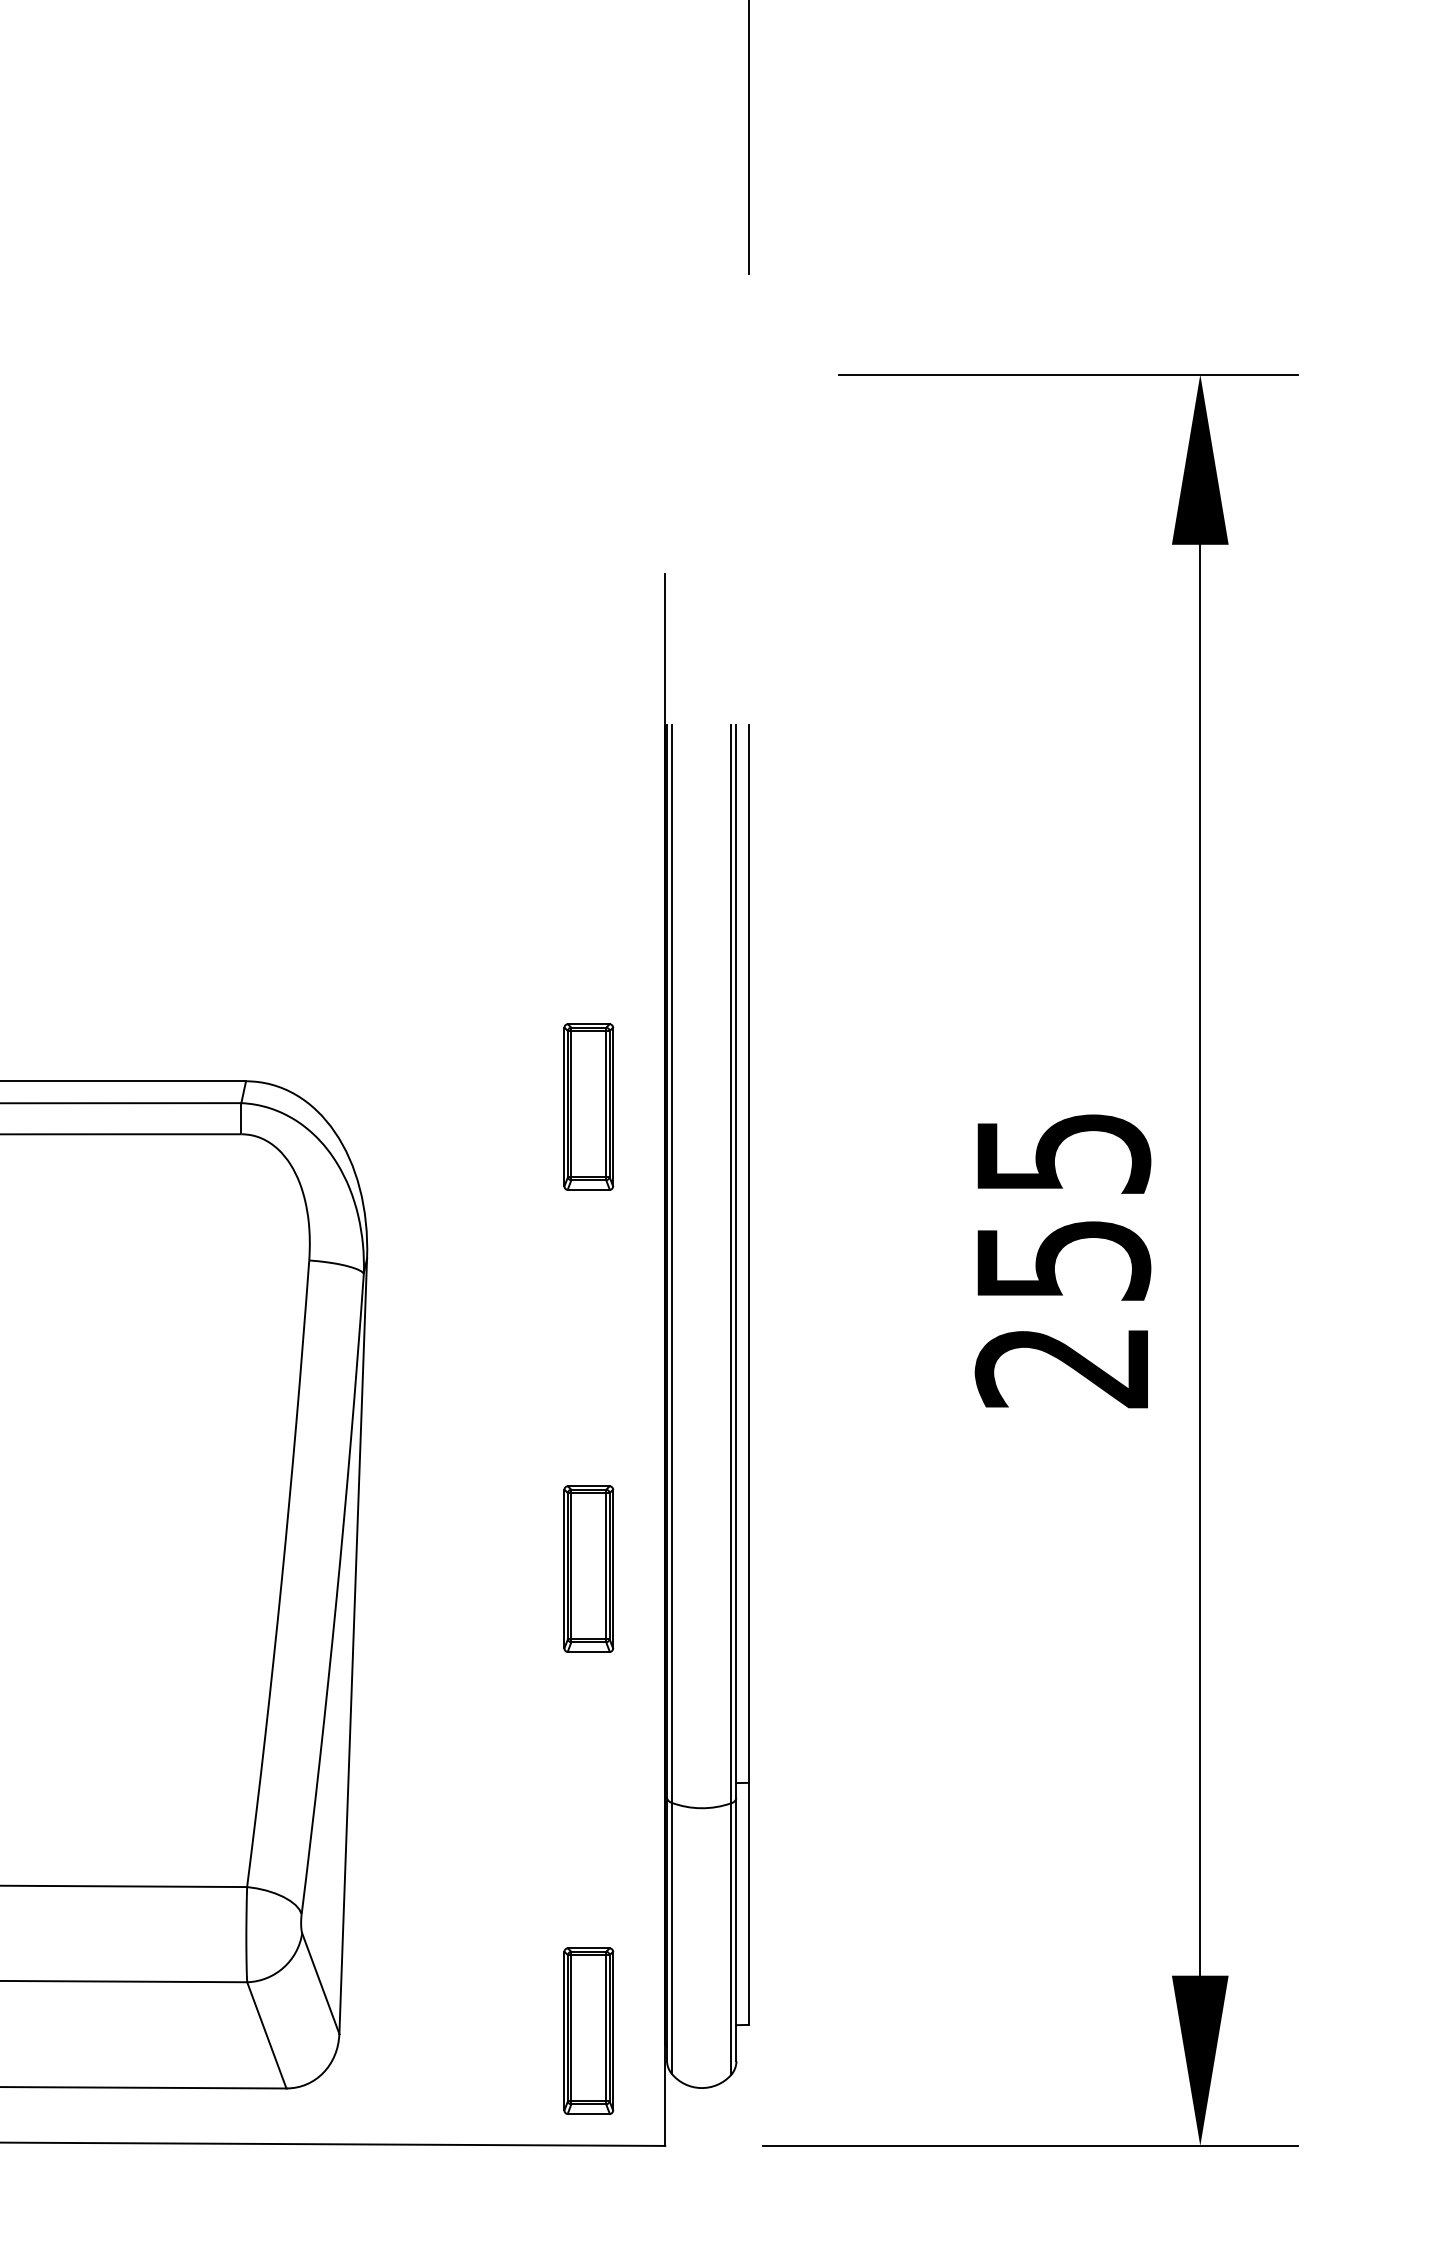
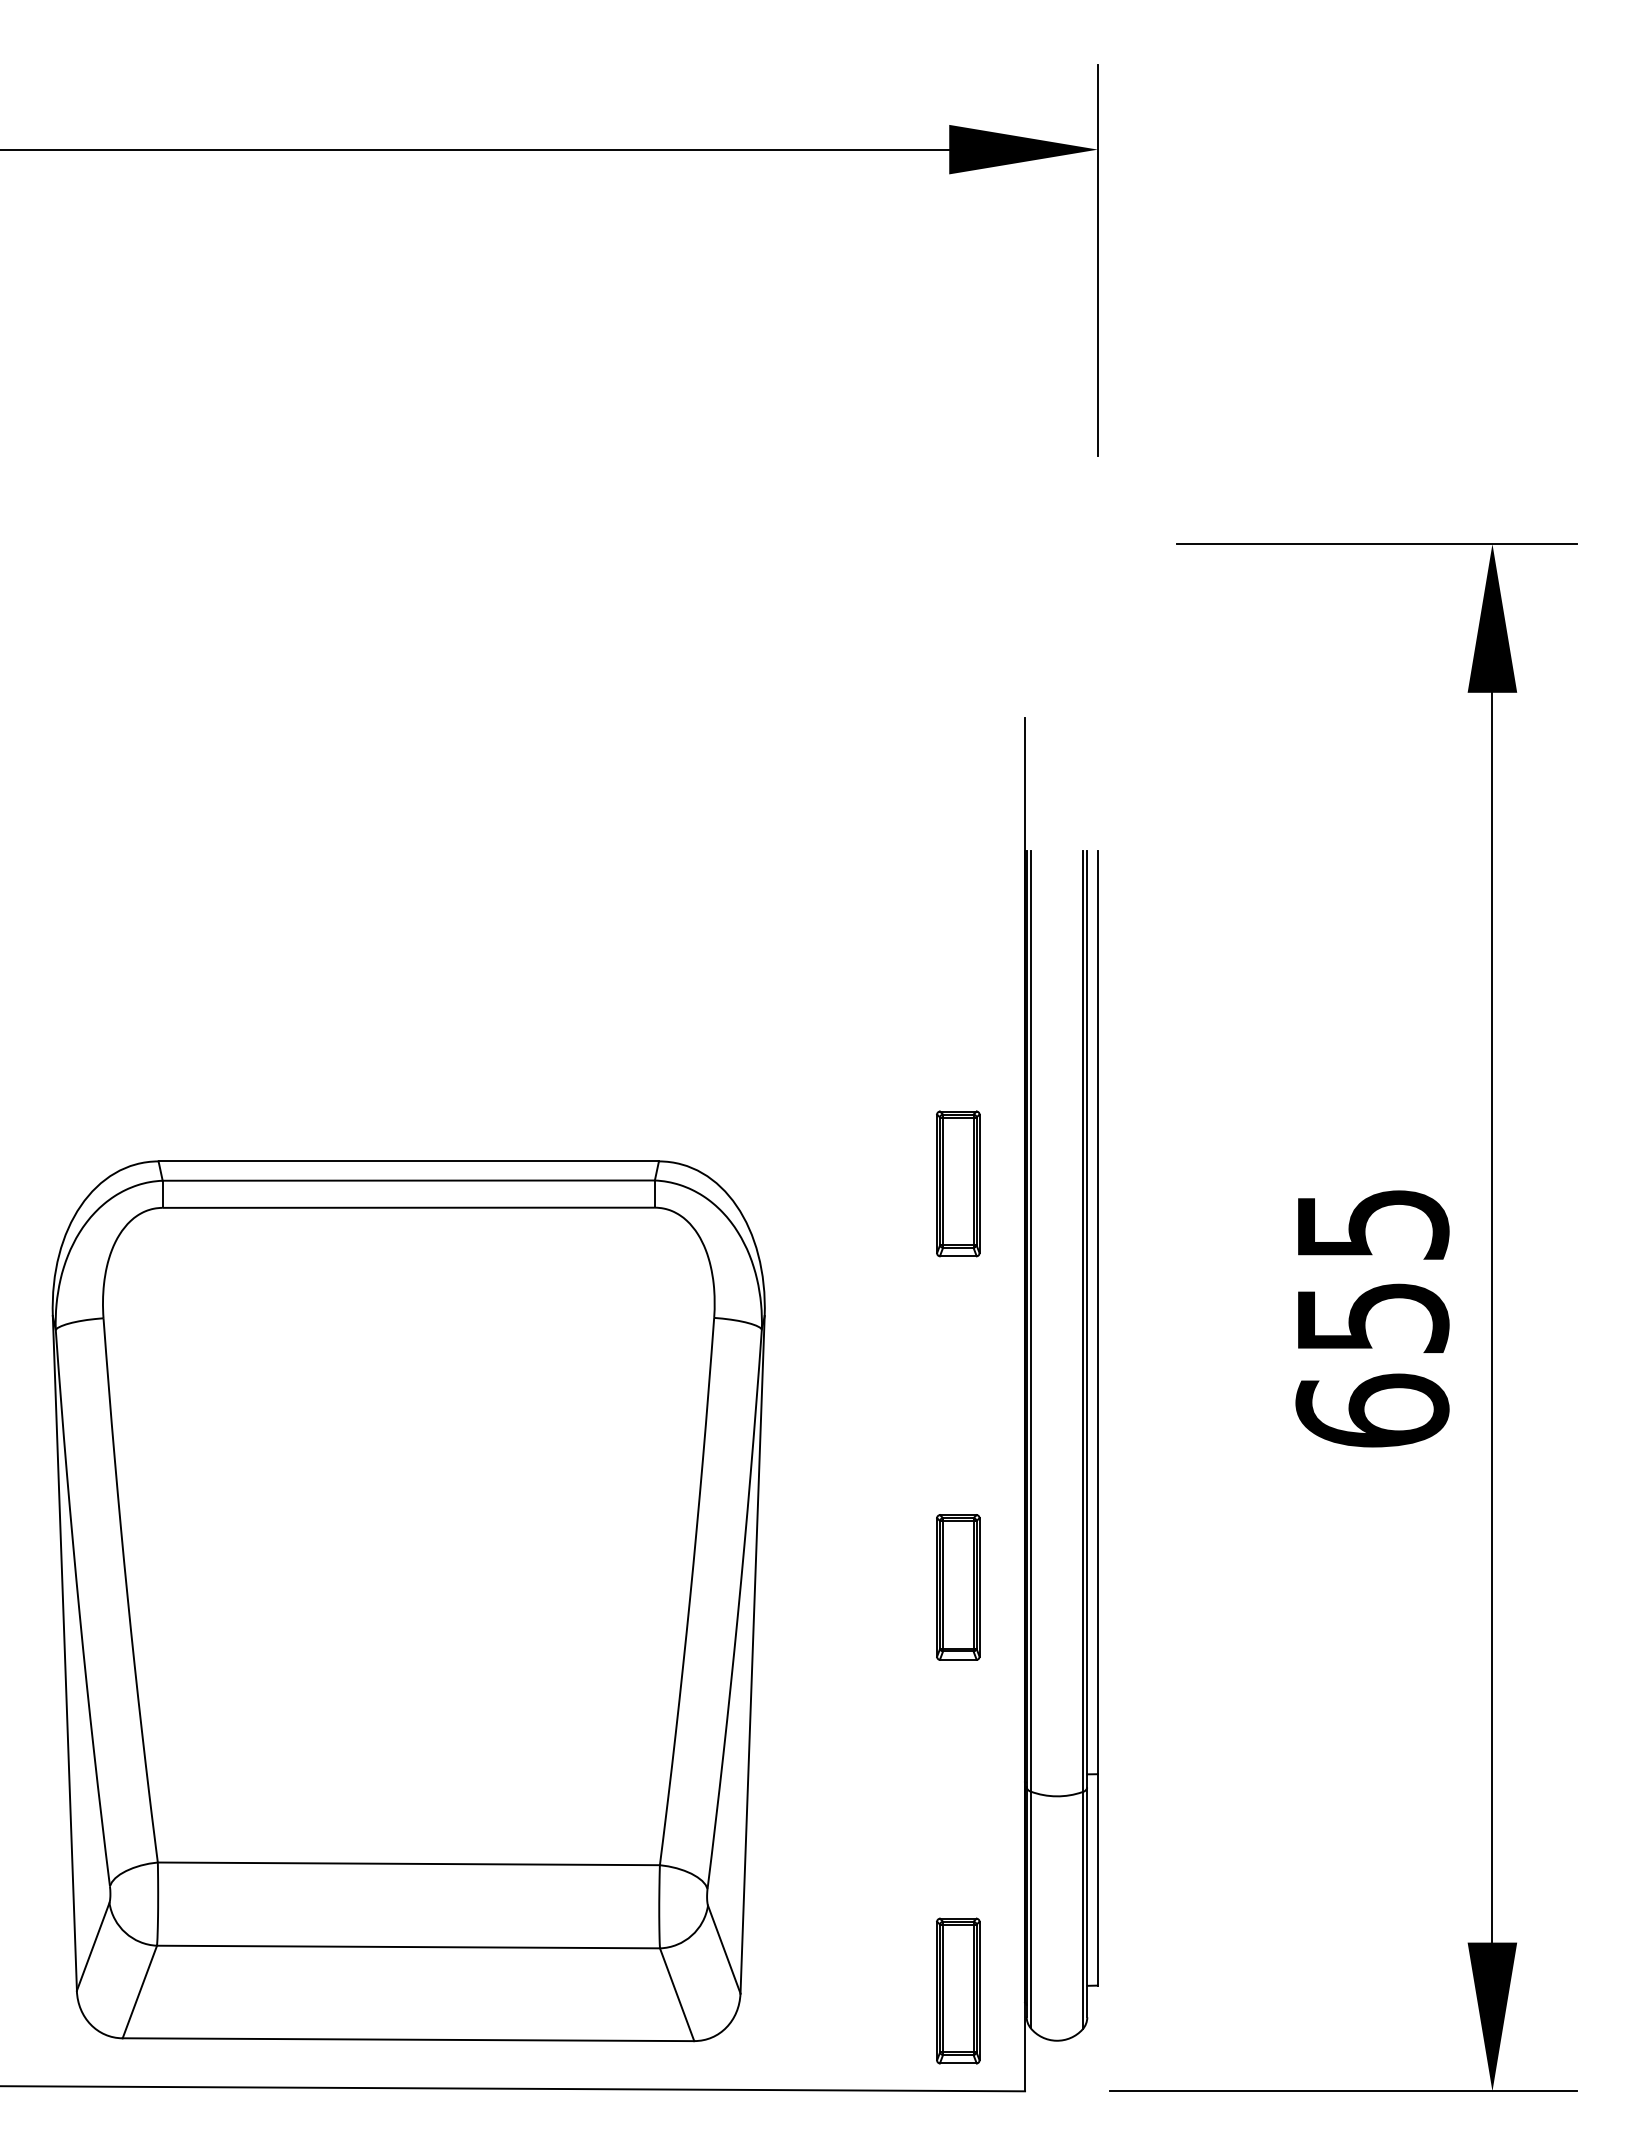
text: (1062, 1366) -> (1372, 1410), 255 -> 655

